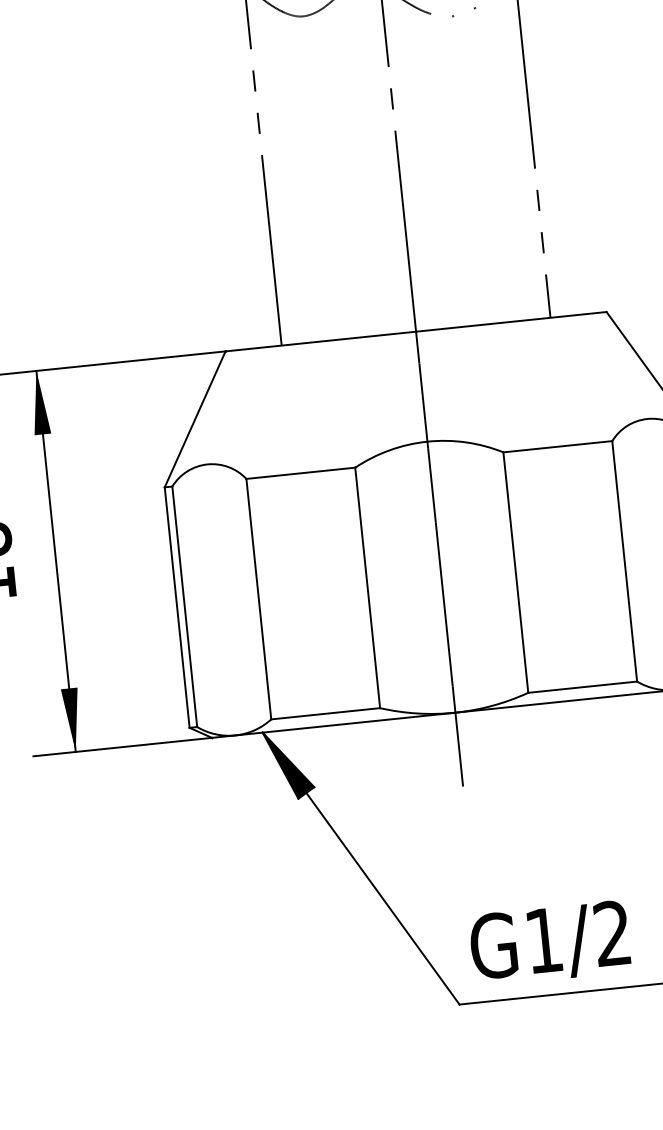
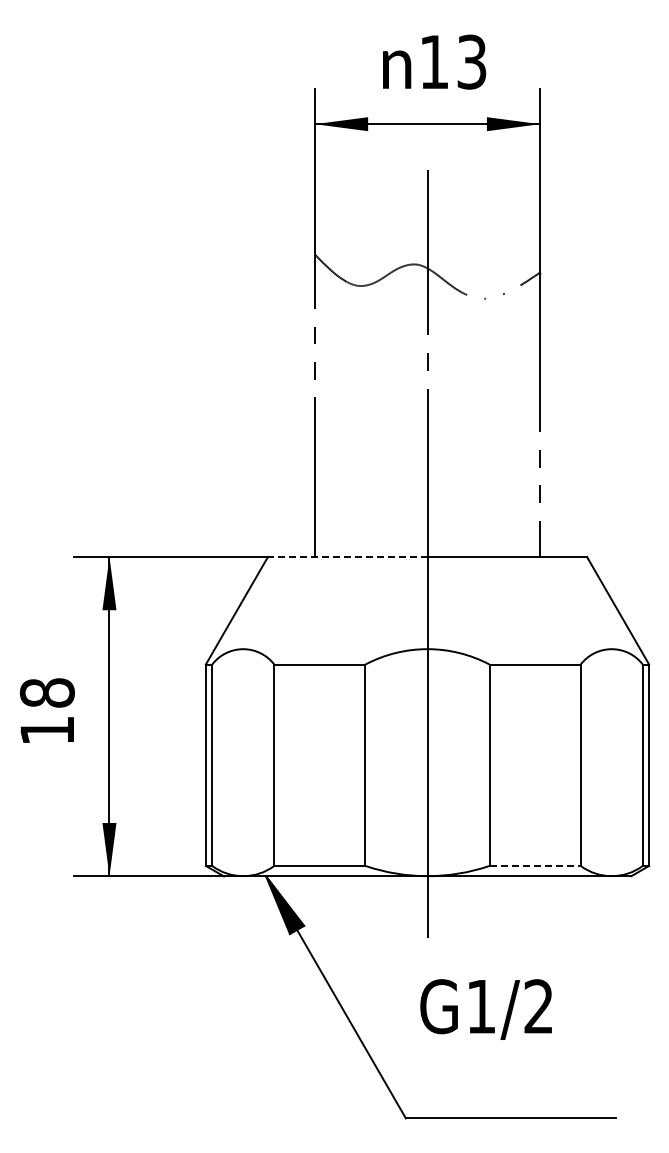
line: (320, 342) -> (347, 557), solid -> dashed
line: (583, 686) -> (535, 865), solid -> dashed
text: (549, 943) -> (485, 1009), moved

